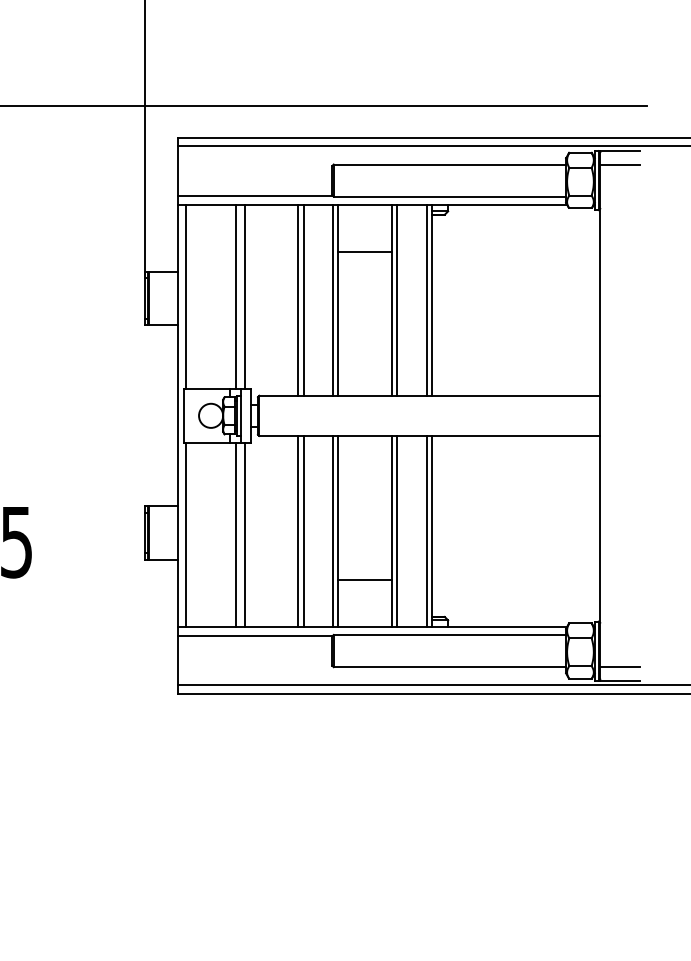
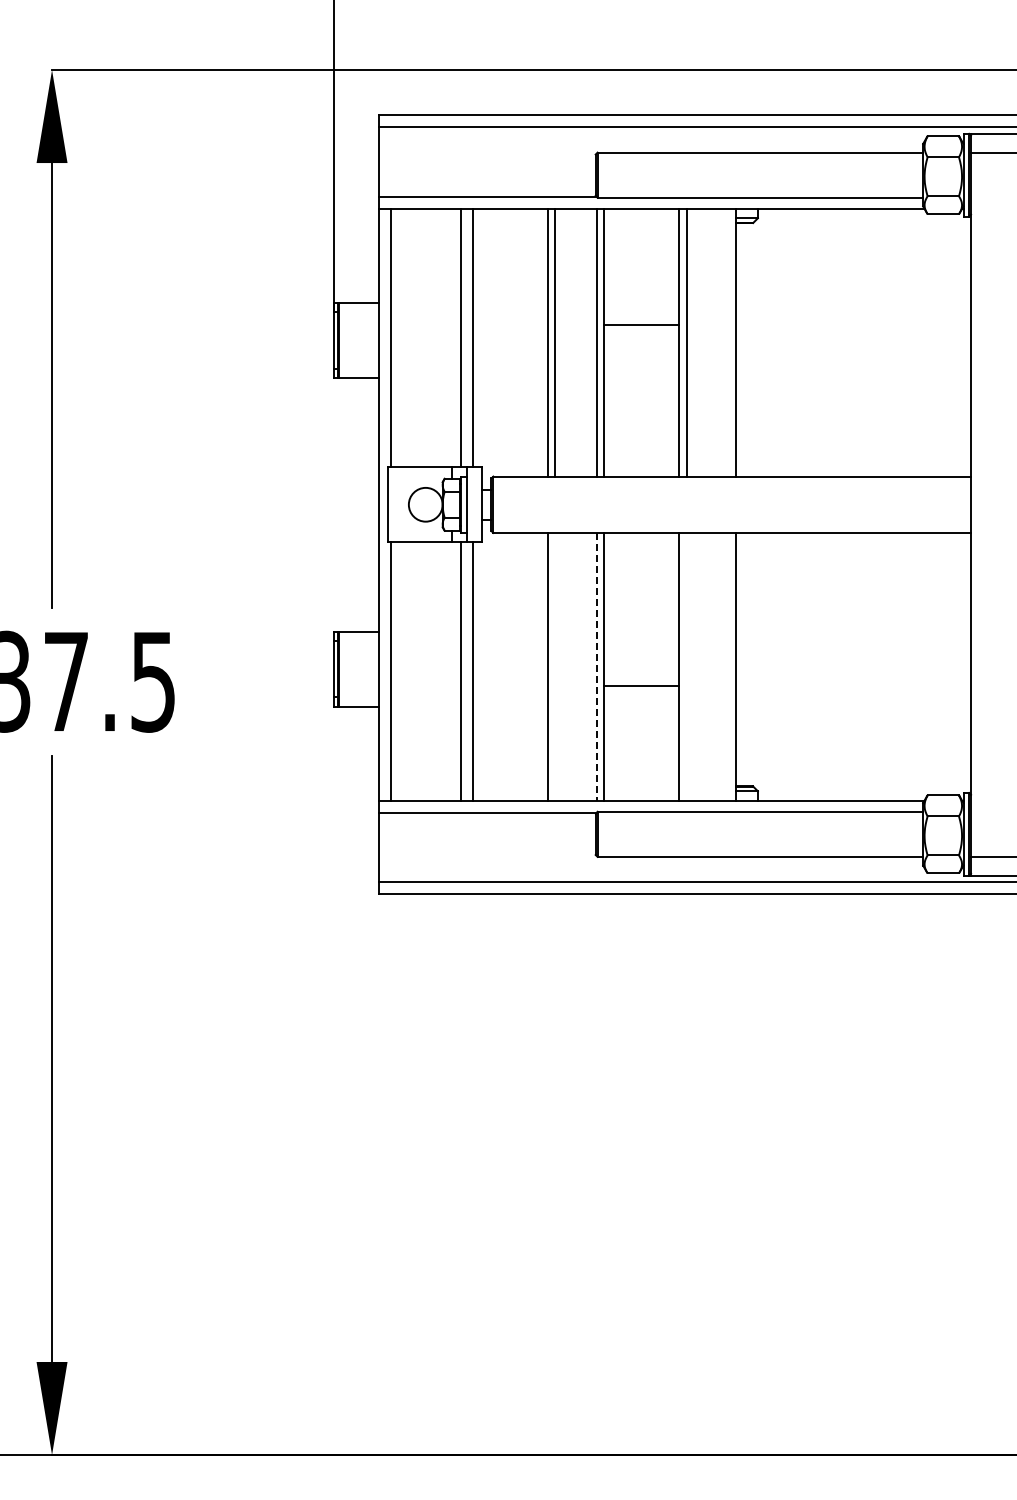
line: (365, 251) -> (641, 324), moved
line: (427, 300) -> (728, 342), removed
line: (303, 531) -> (555, 666), removed
line: (332, 531) -> (596, 666), solid -> dashed
line: (397, 531) -> (686, 666), removed
line: (427, 531) -> (728, 666), removed
line: (365, 579) -> (641, 685), moved

